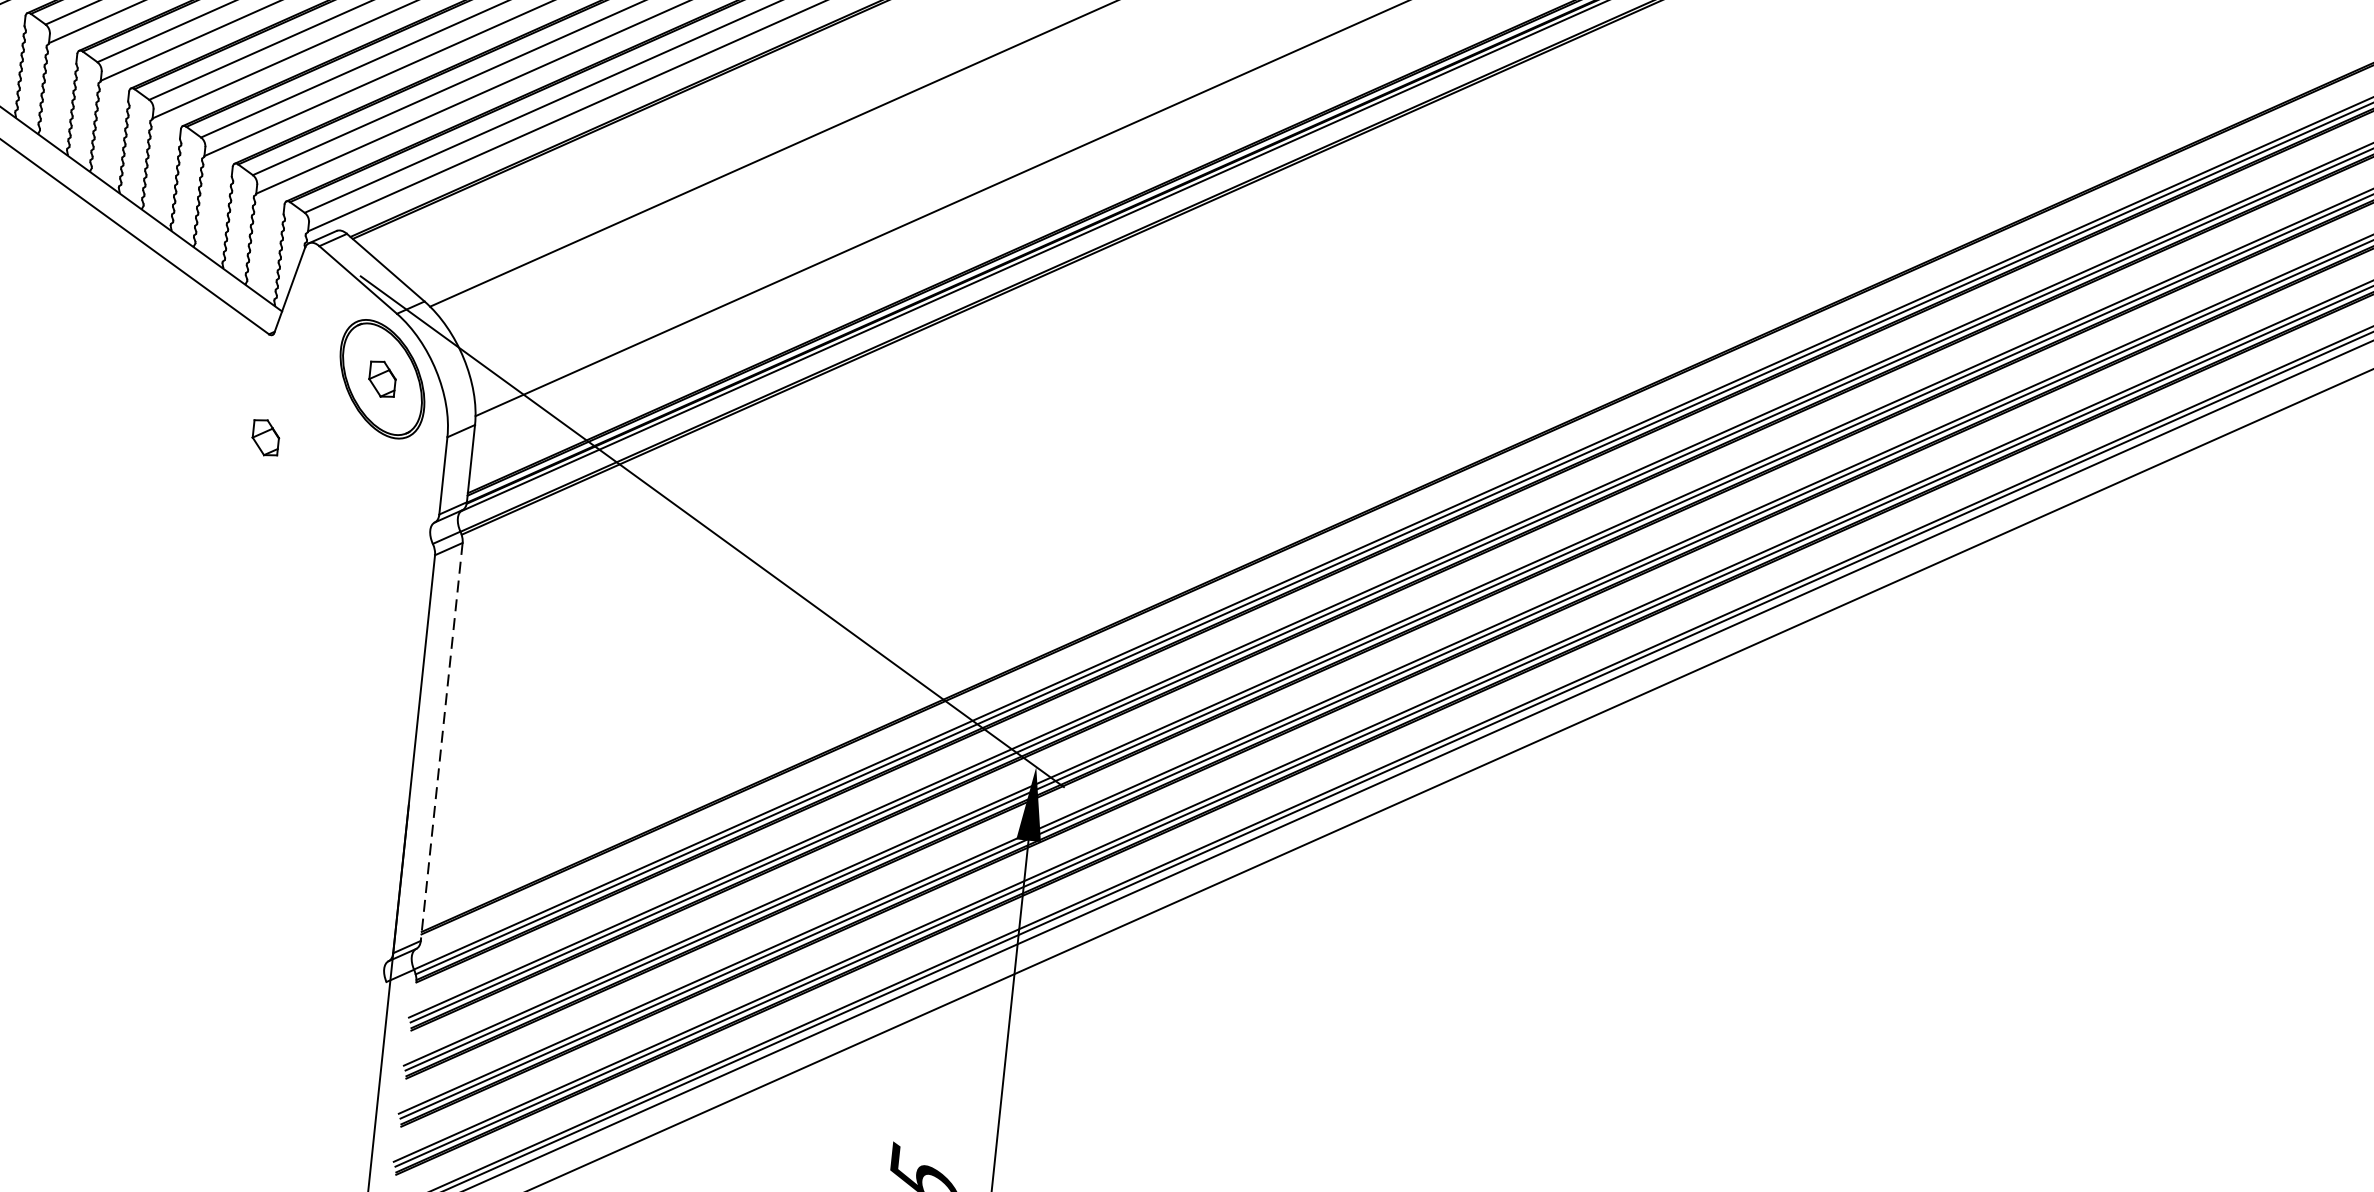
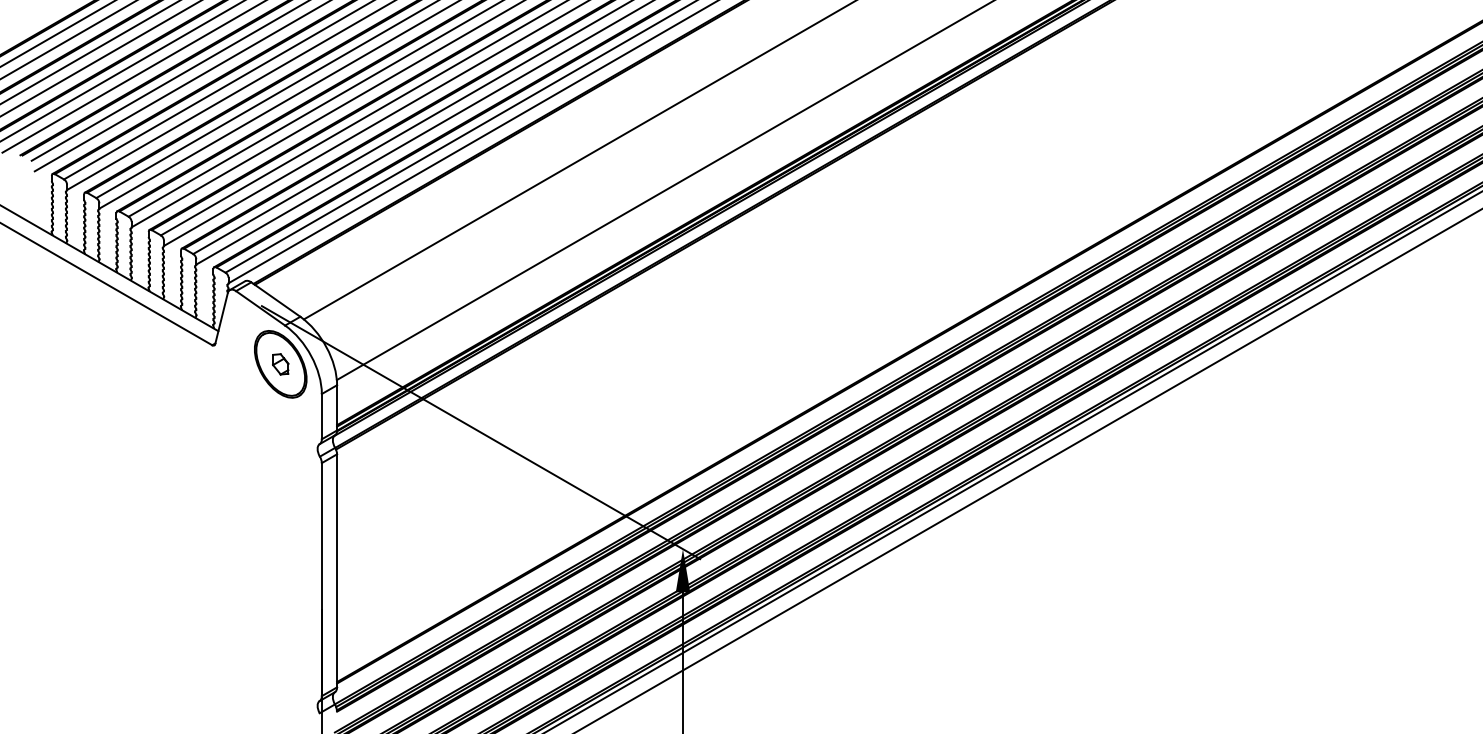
part: (265, 437) -> (216, 405), removed
line: (442, 741) -> (337, 570), dashed -> solid

